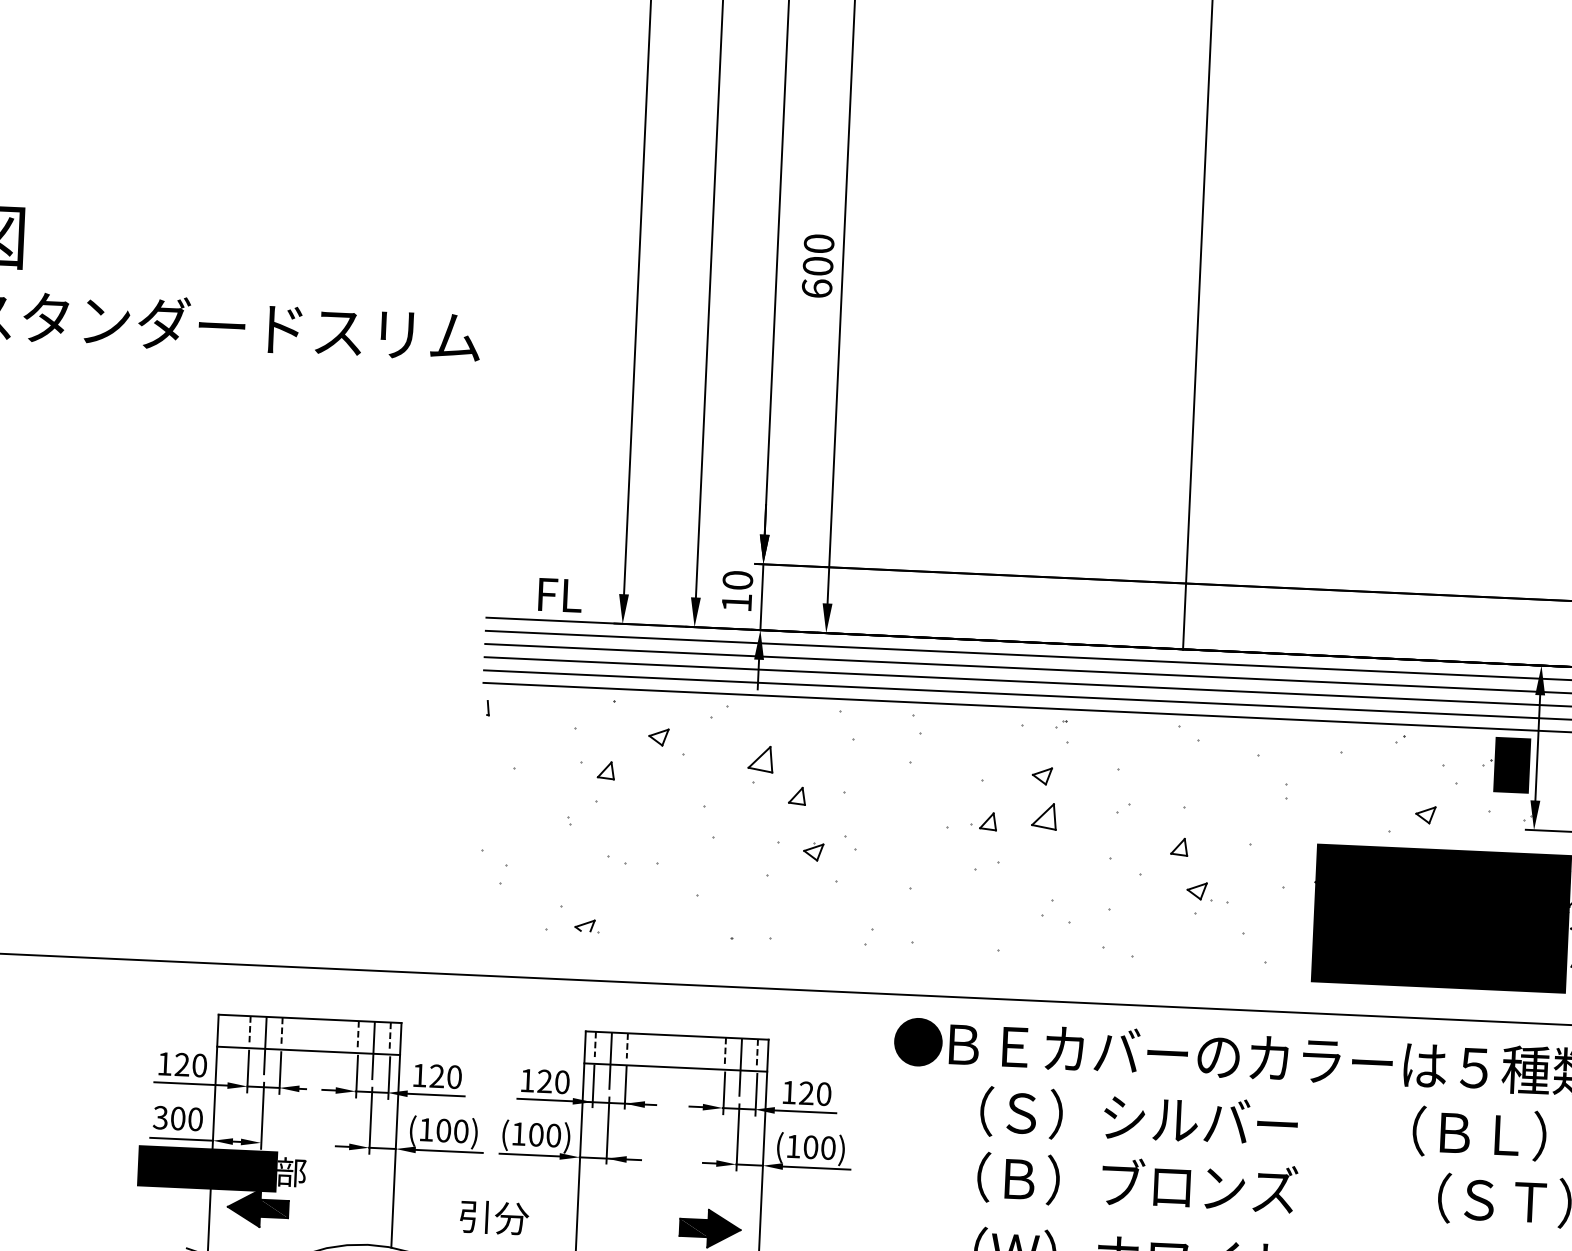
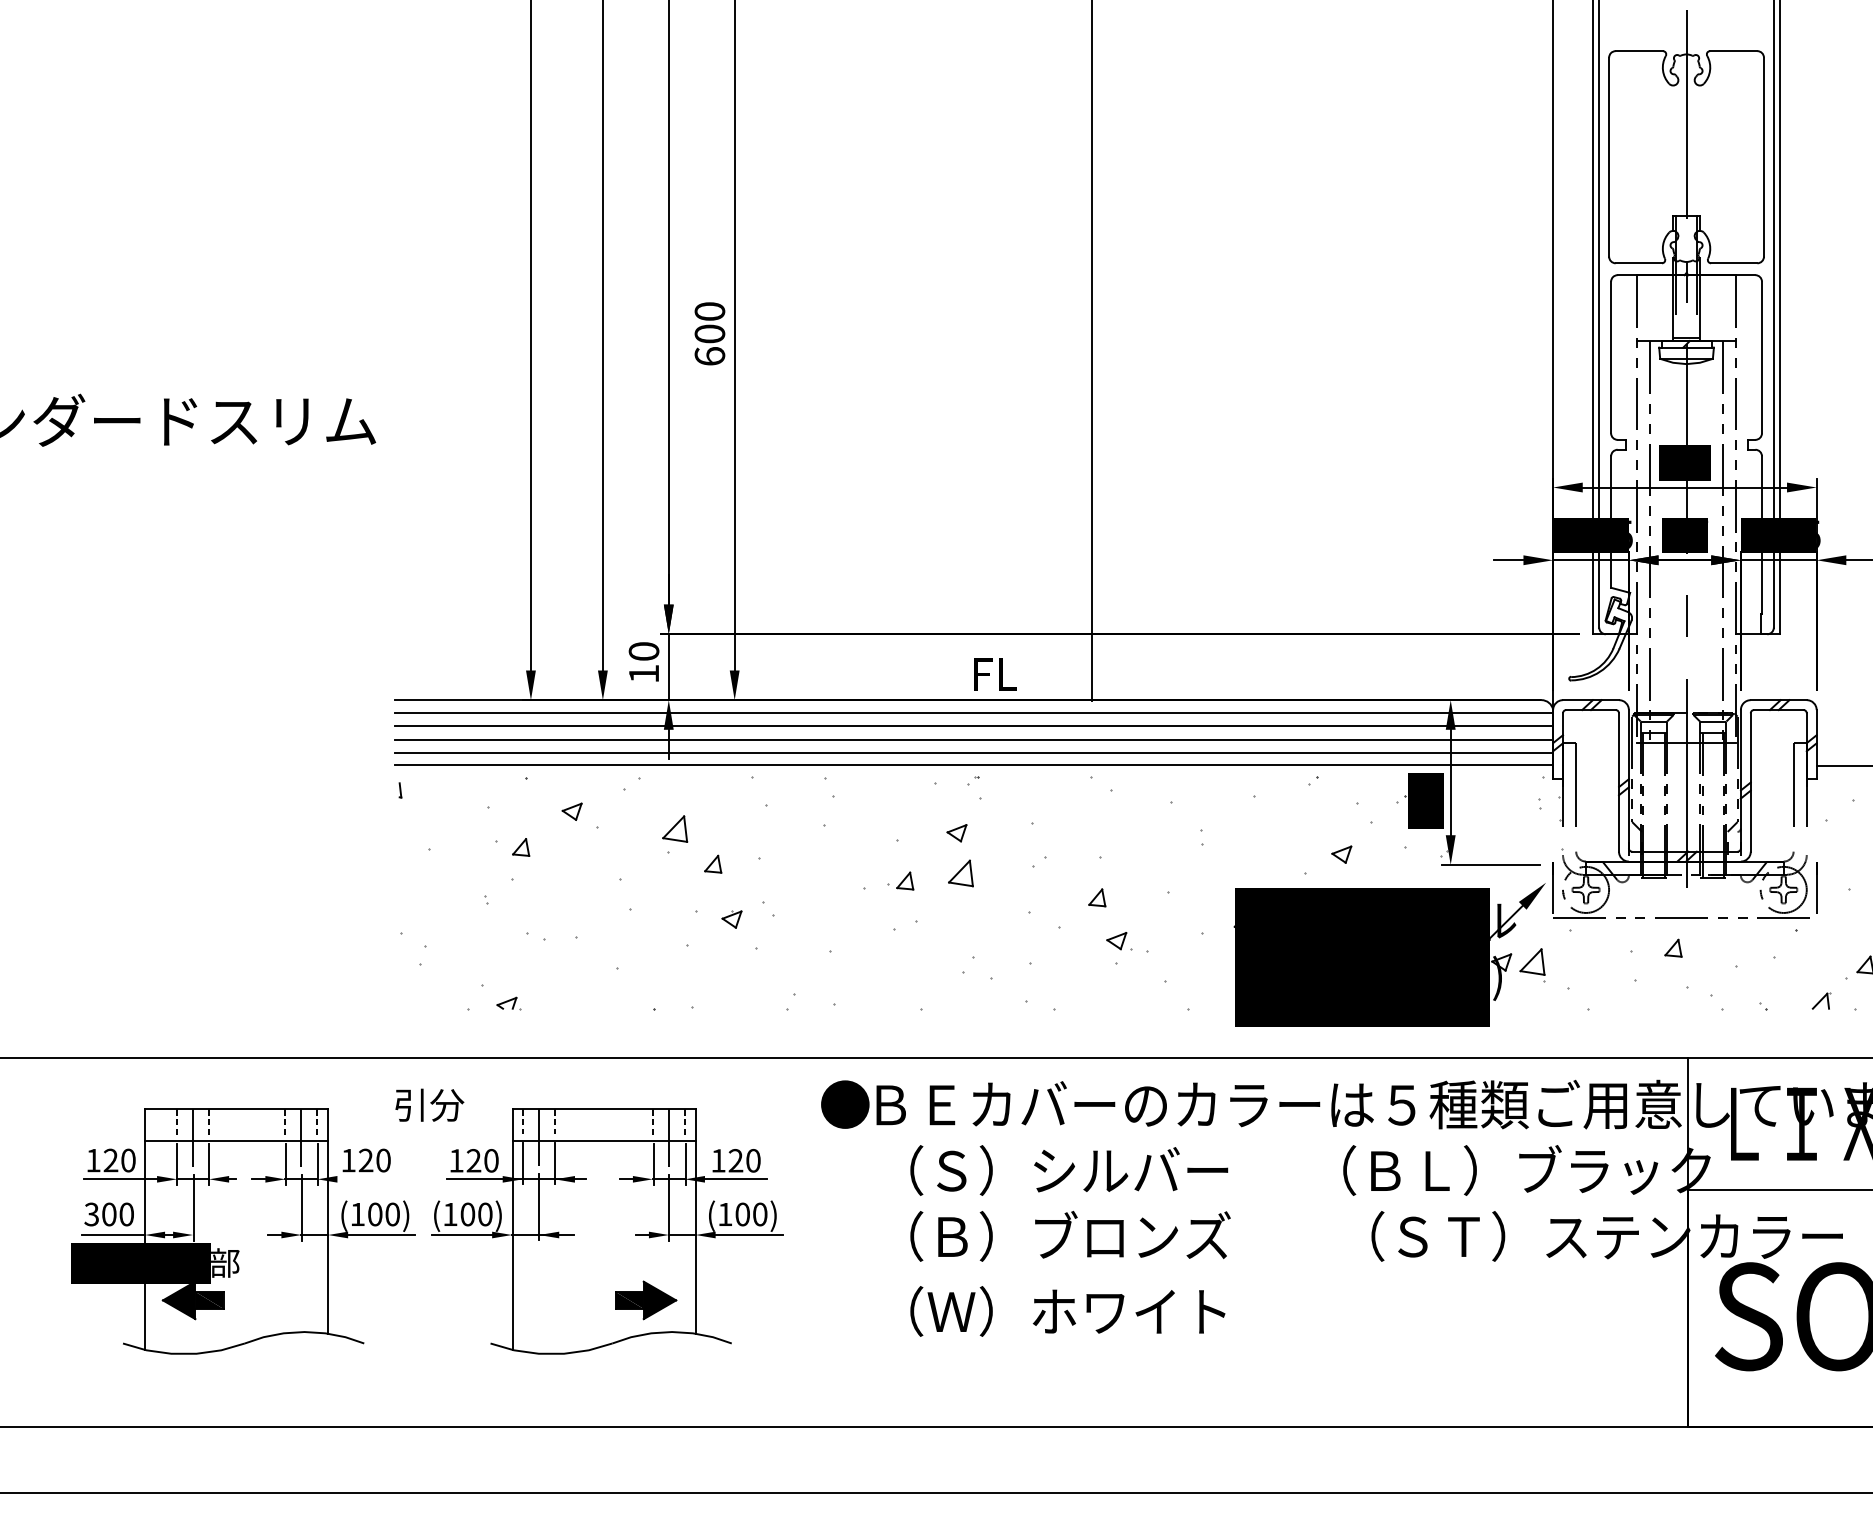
text: (560, 595) -> (995, 674), moved
line: (435, 1095) -> (365, 1179), removed
text: (494, 1217) -> (429, 1104), moved

